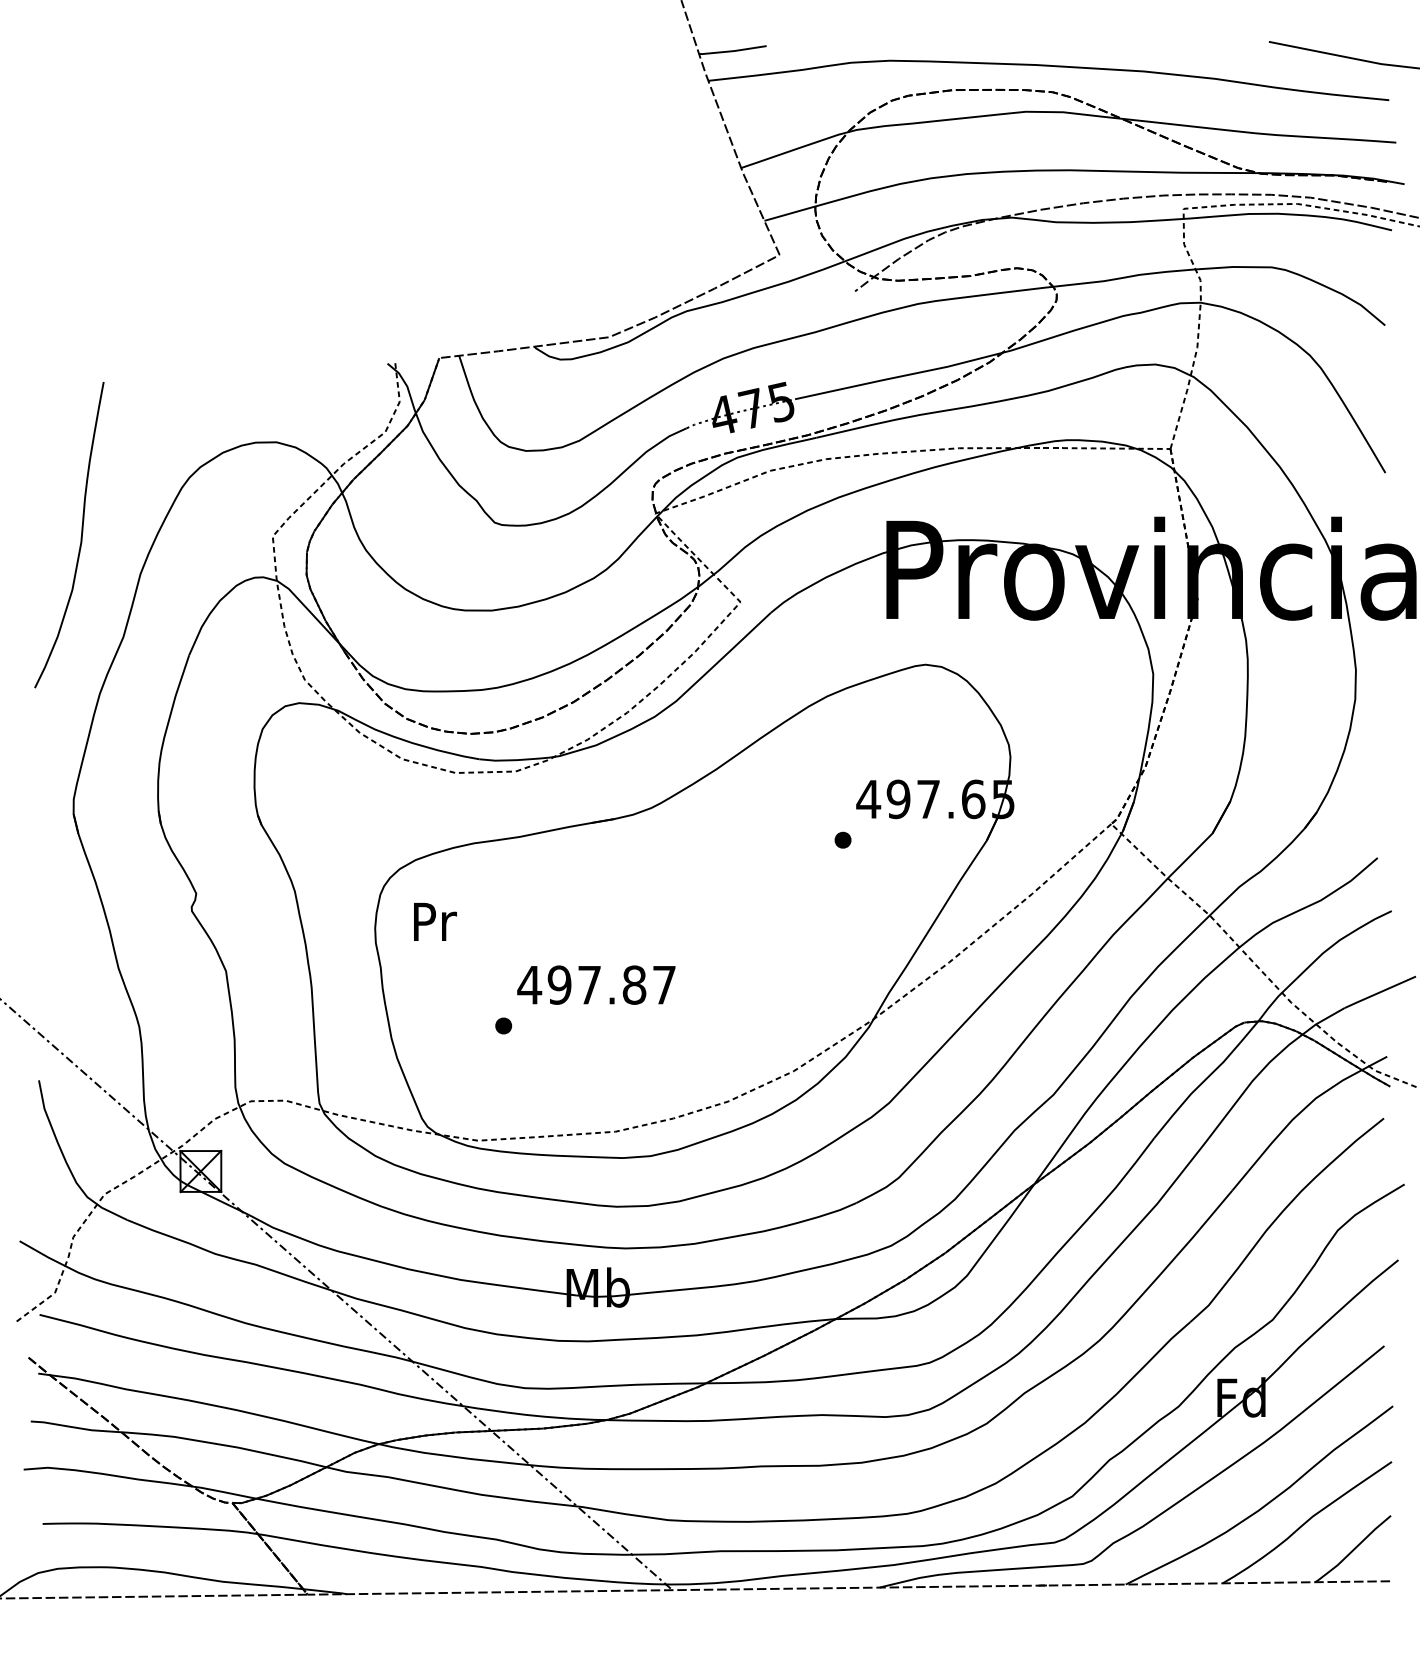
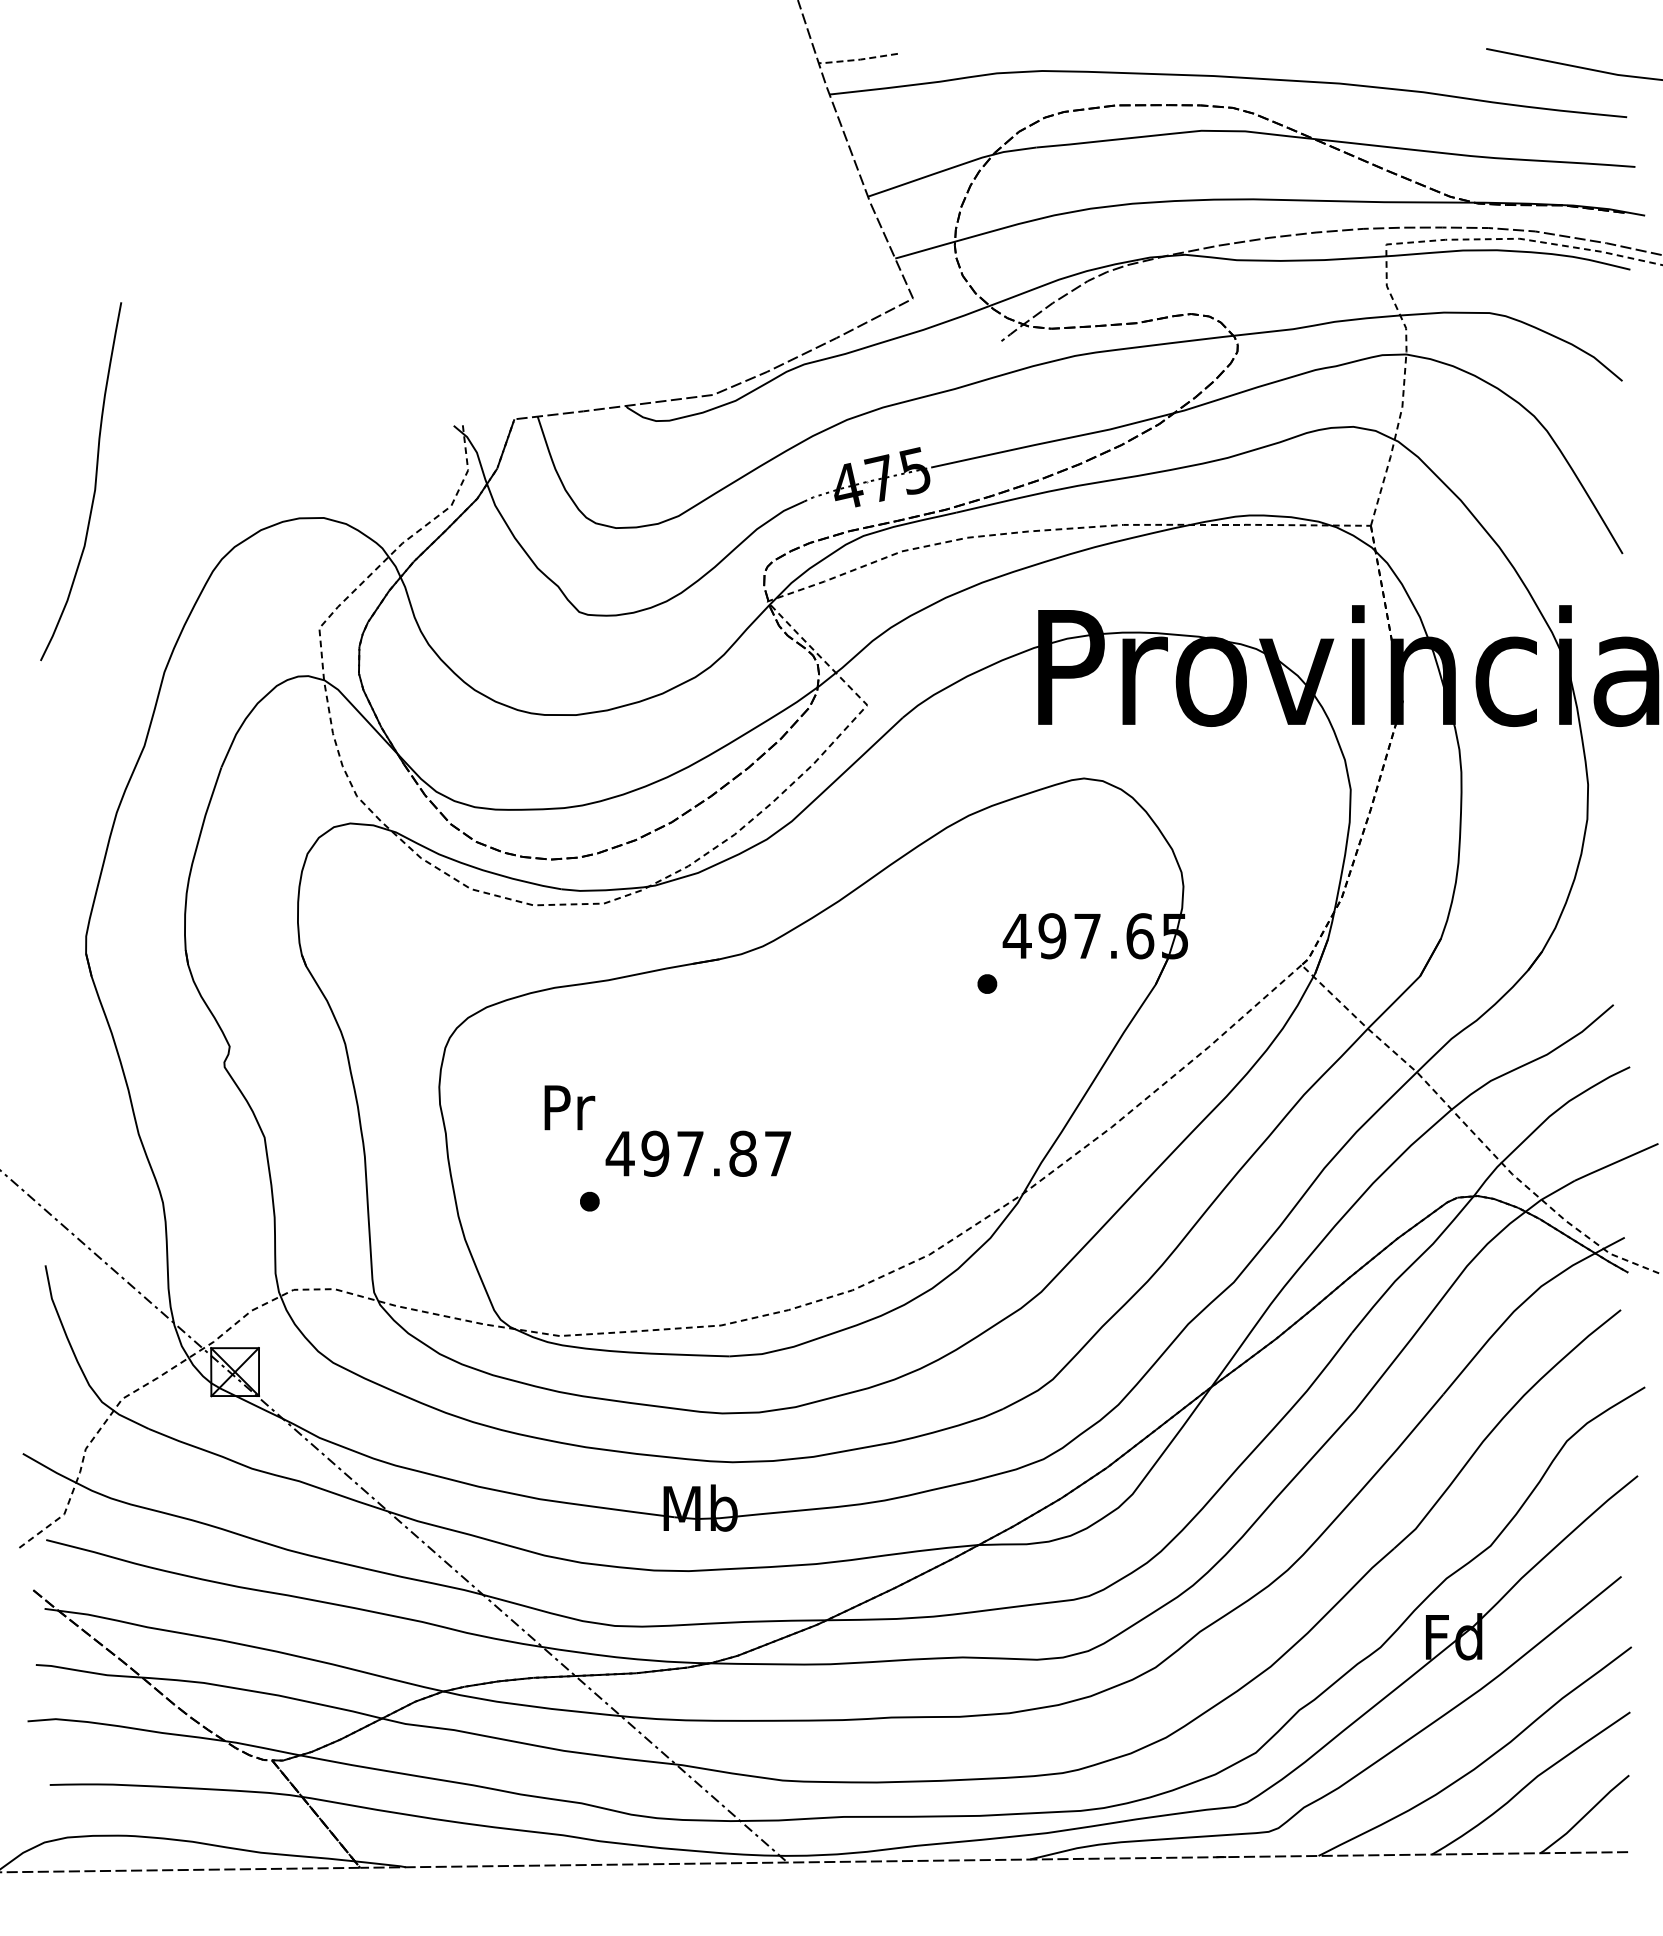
line: (733, 50) -> (858, 59), solid -> dashed
curve: (80, 535) -> (94, 482), moved
text: (435, 921) -> (569, 1107), moved

